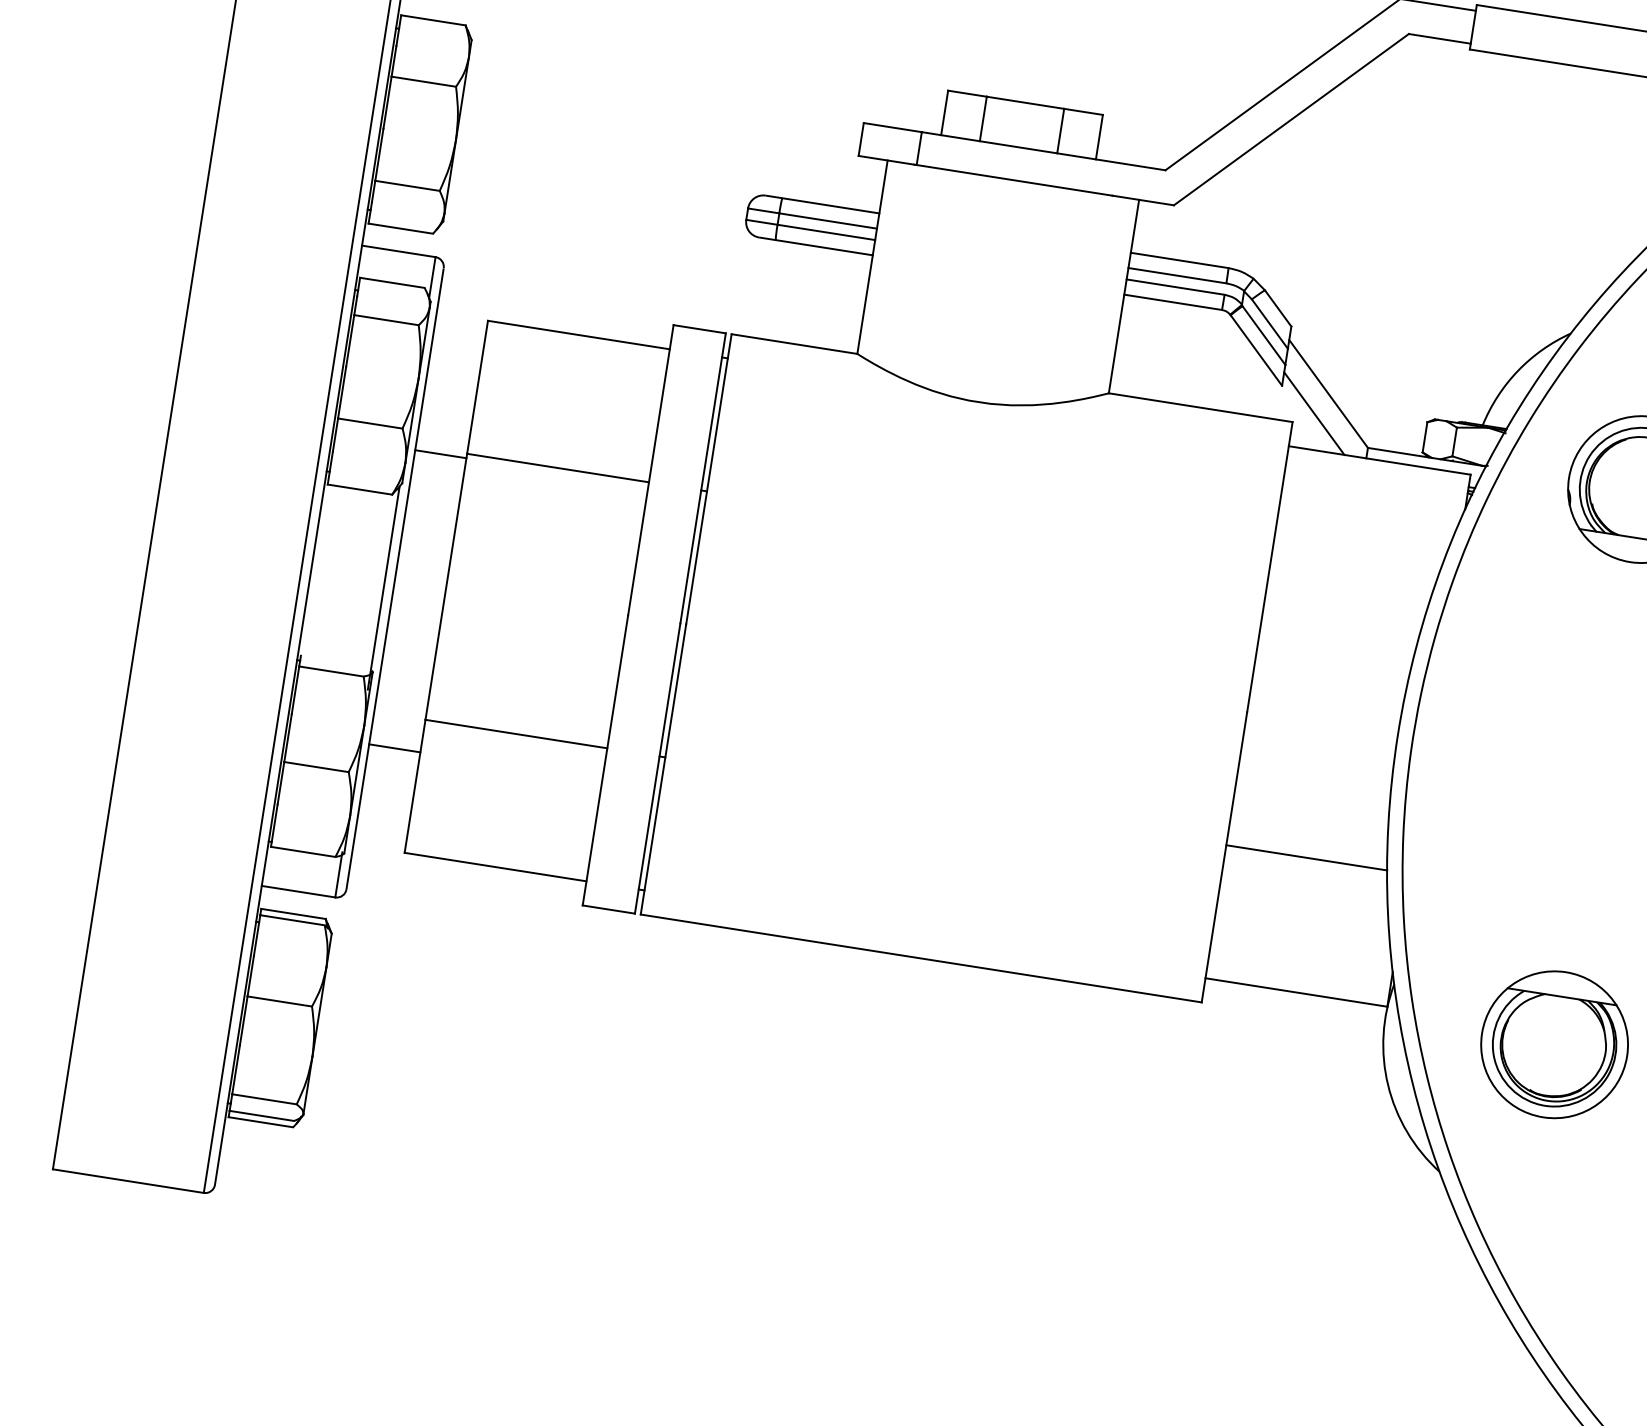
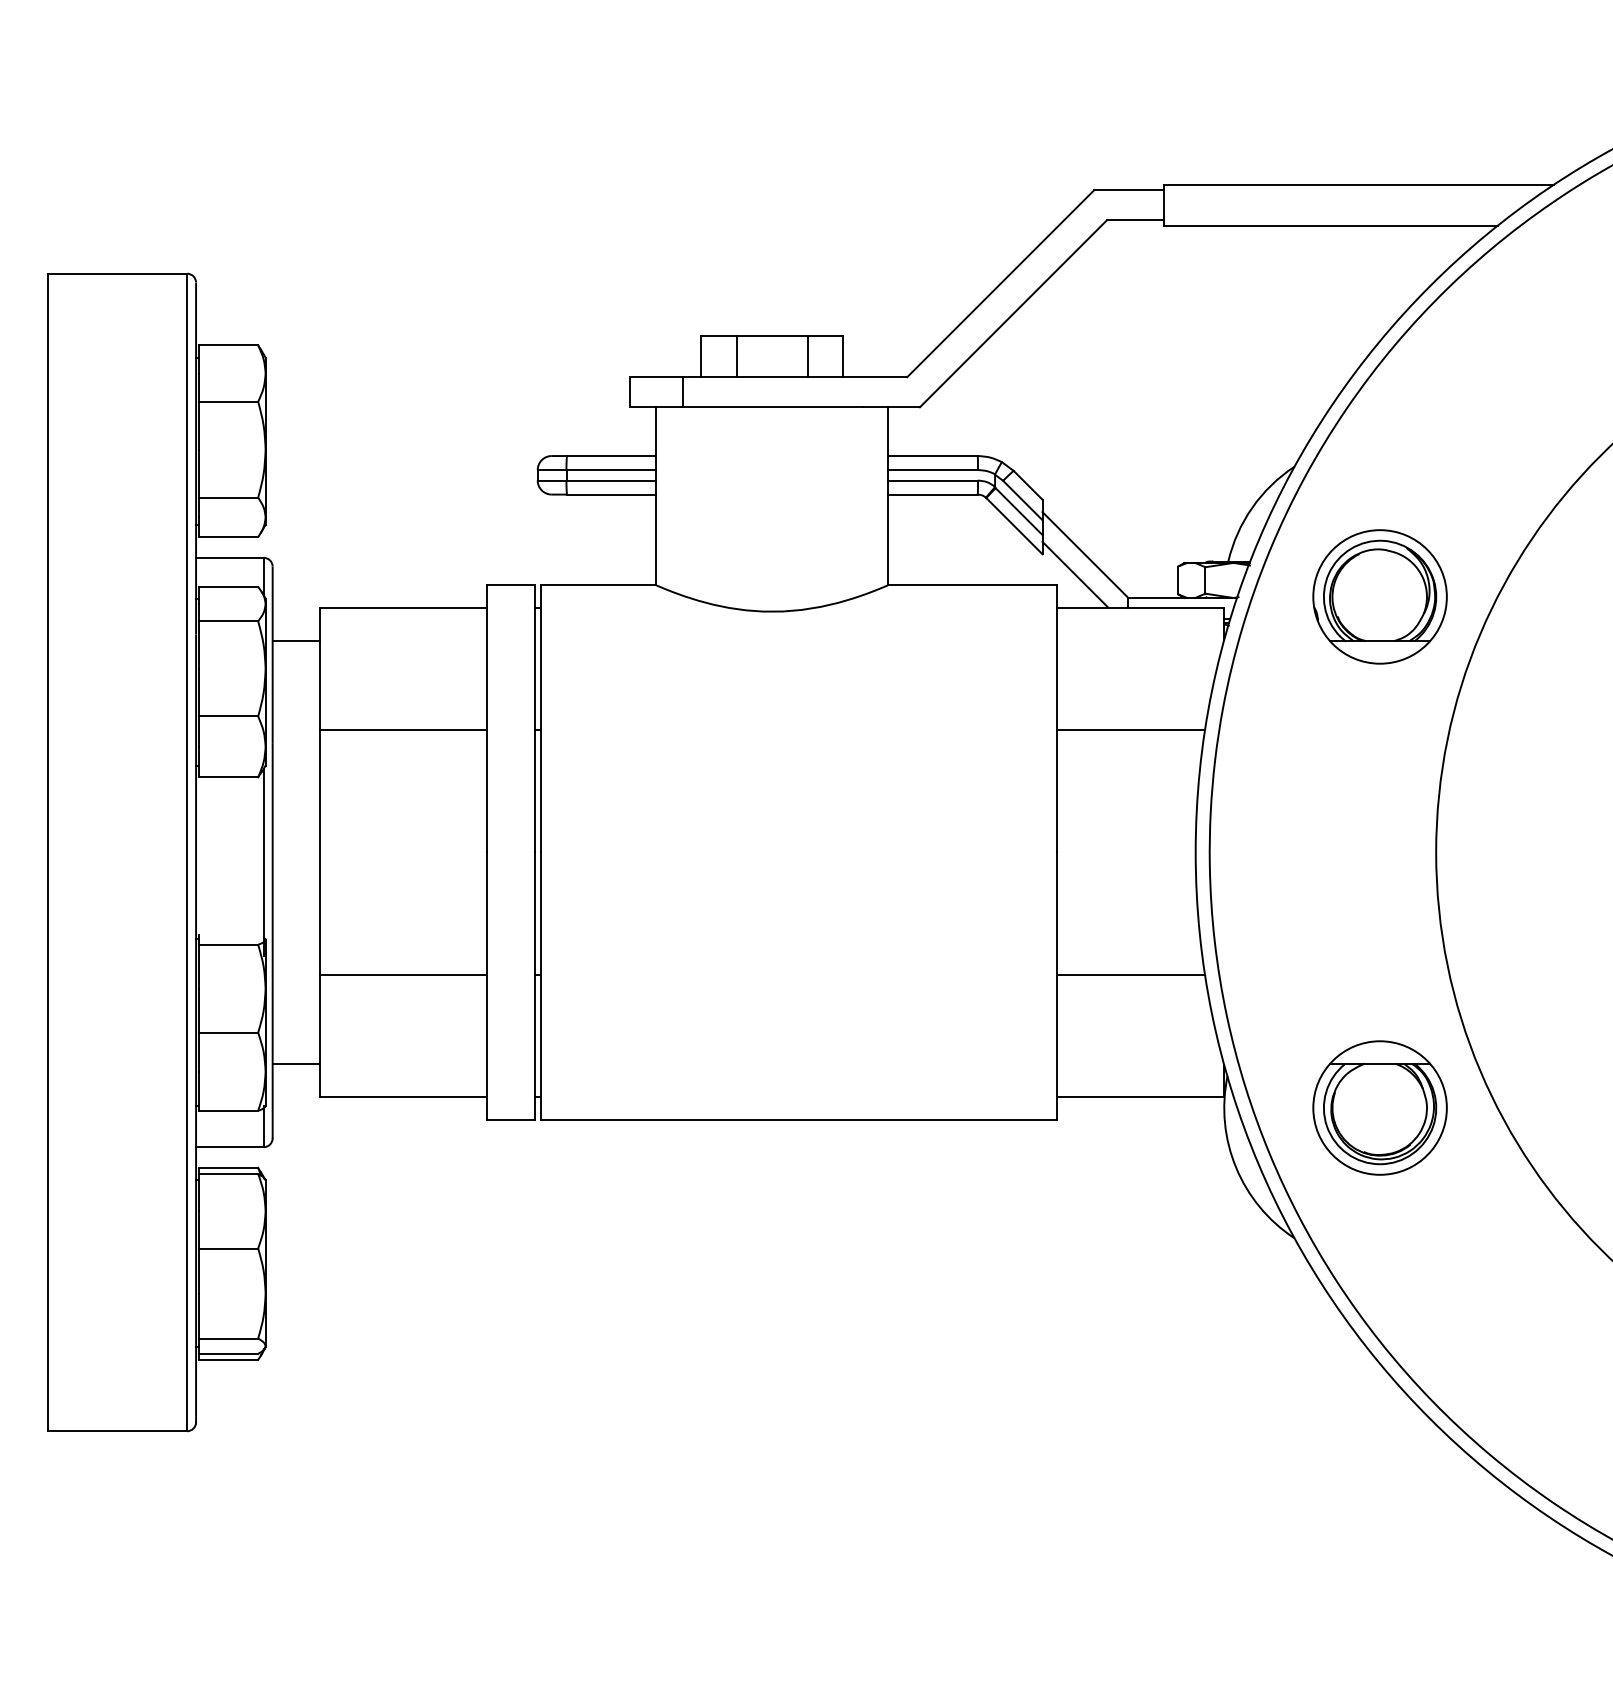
line: (439, 454) -> (295, 641), moved
line: (1348, 592) -> (1131, 730), added
line: (394, 747) -> (295, 1063), moved

